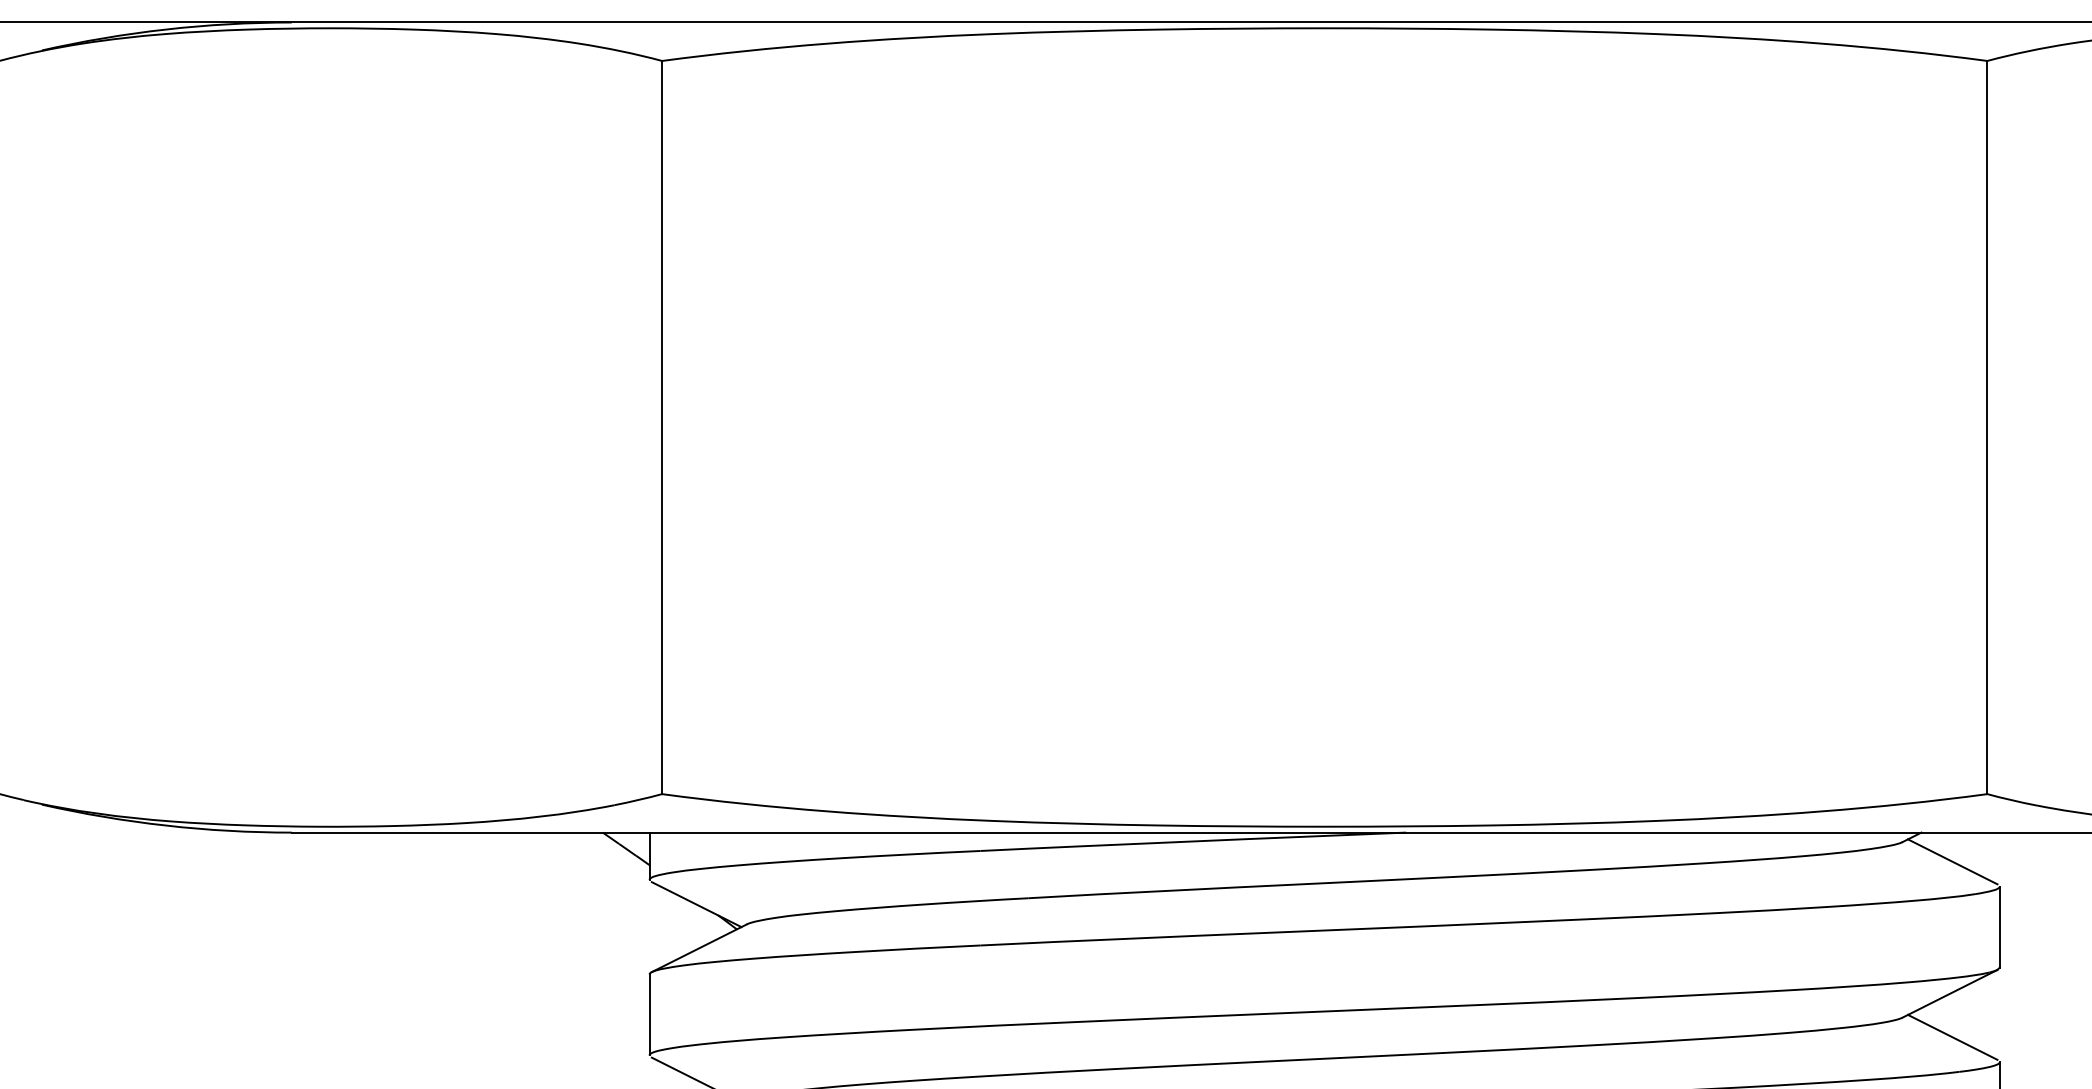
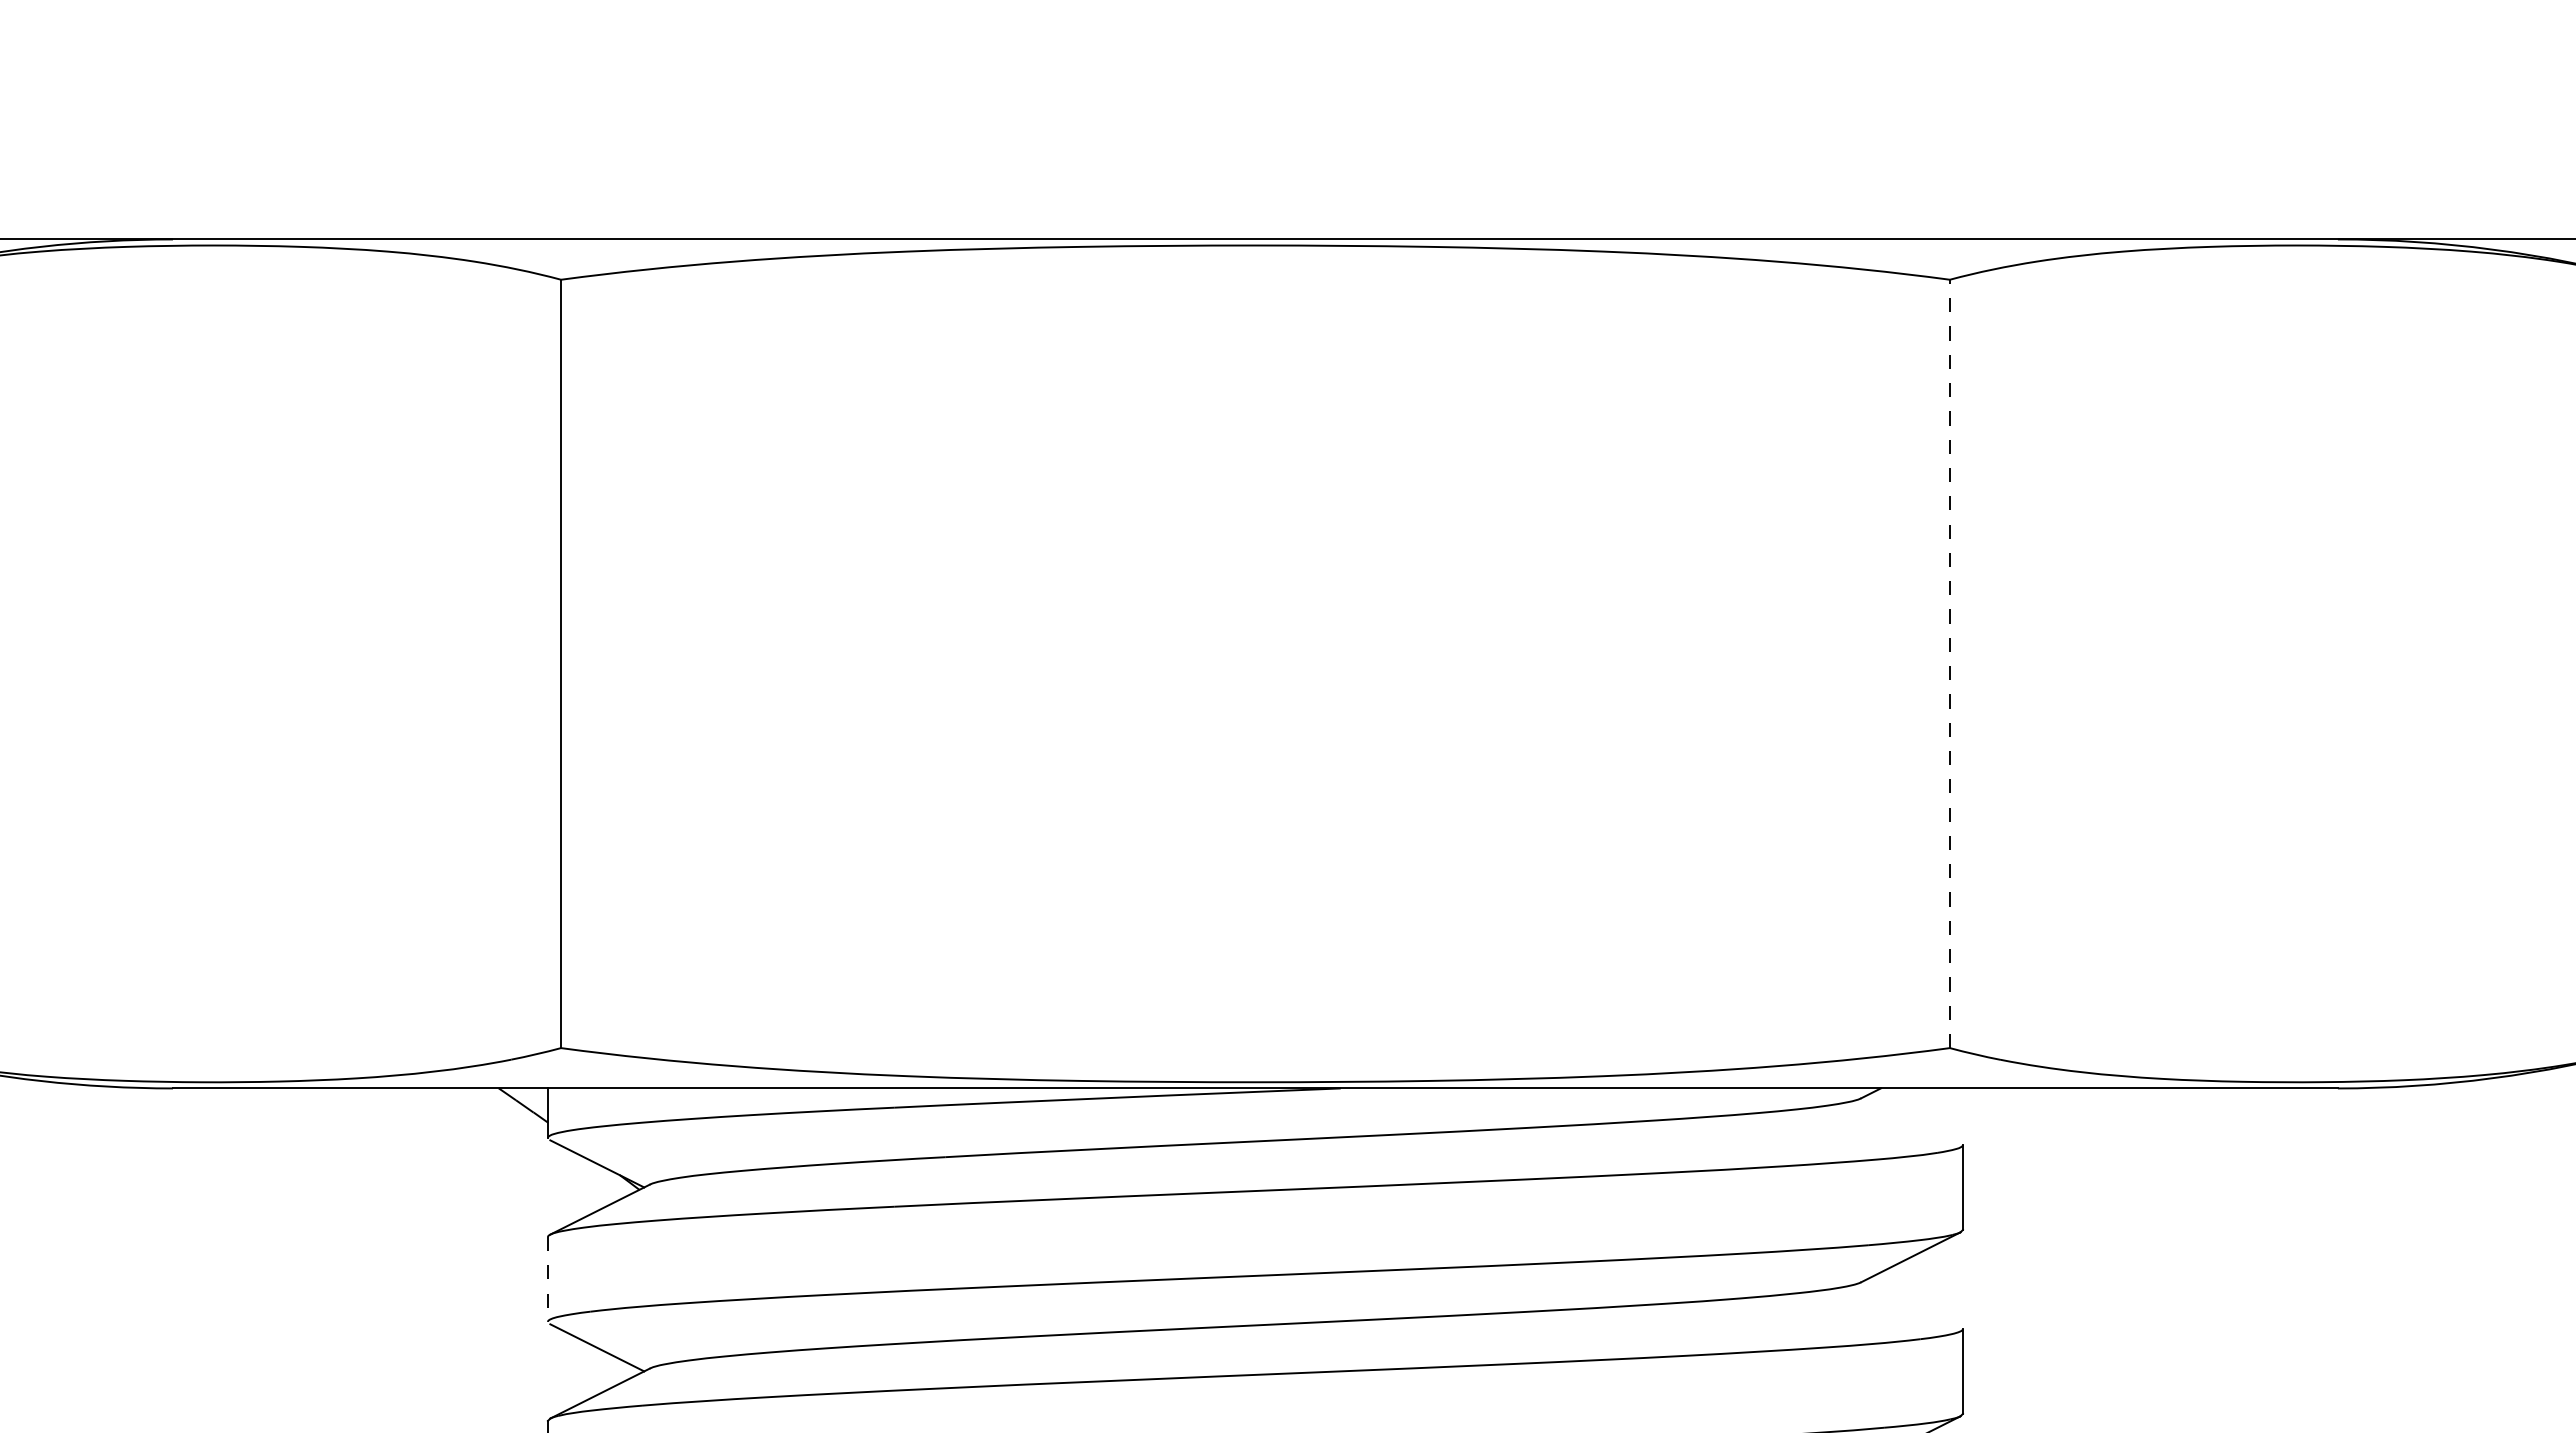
line: (1986, 427) -> (1949, 663), solid -> dashed
line: (1952, 861) -> (1913, 1118), removed
line: (649, 1014) -> (547, 1279), solid -> dashed
line: (1952, 1036) -> (1913, 1302), removed

